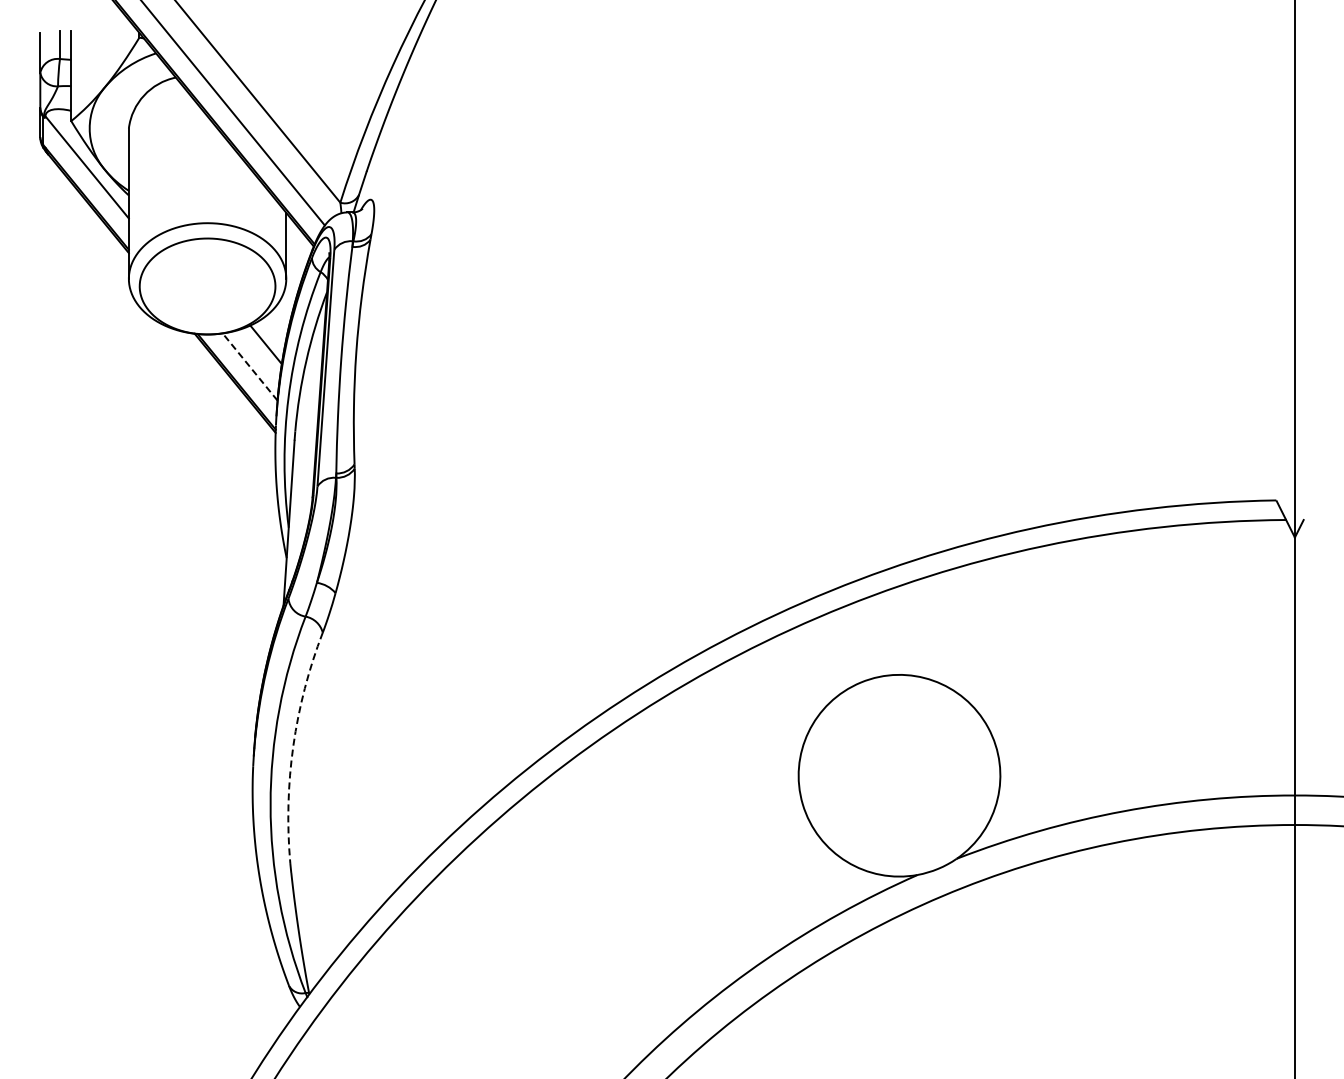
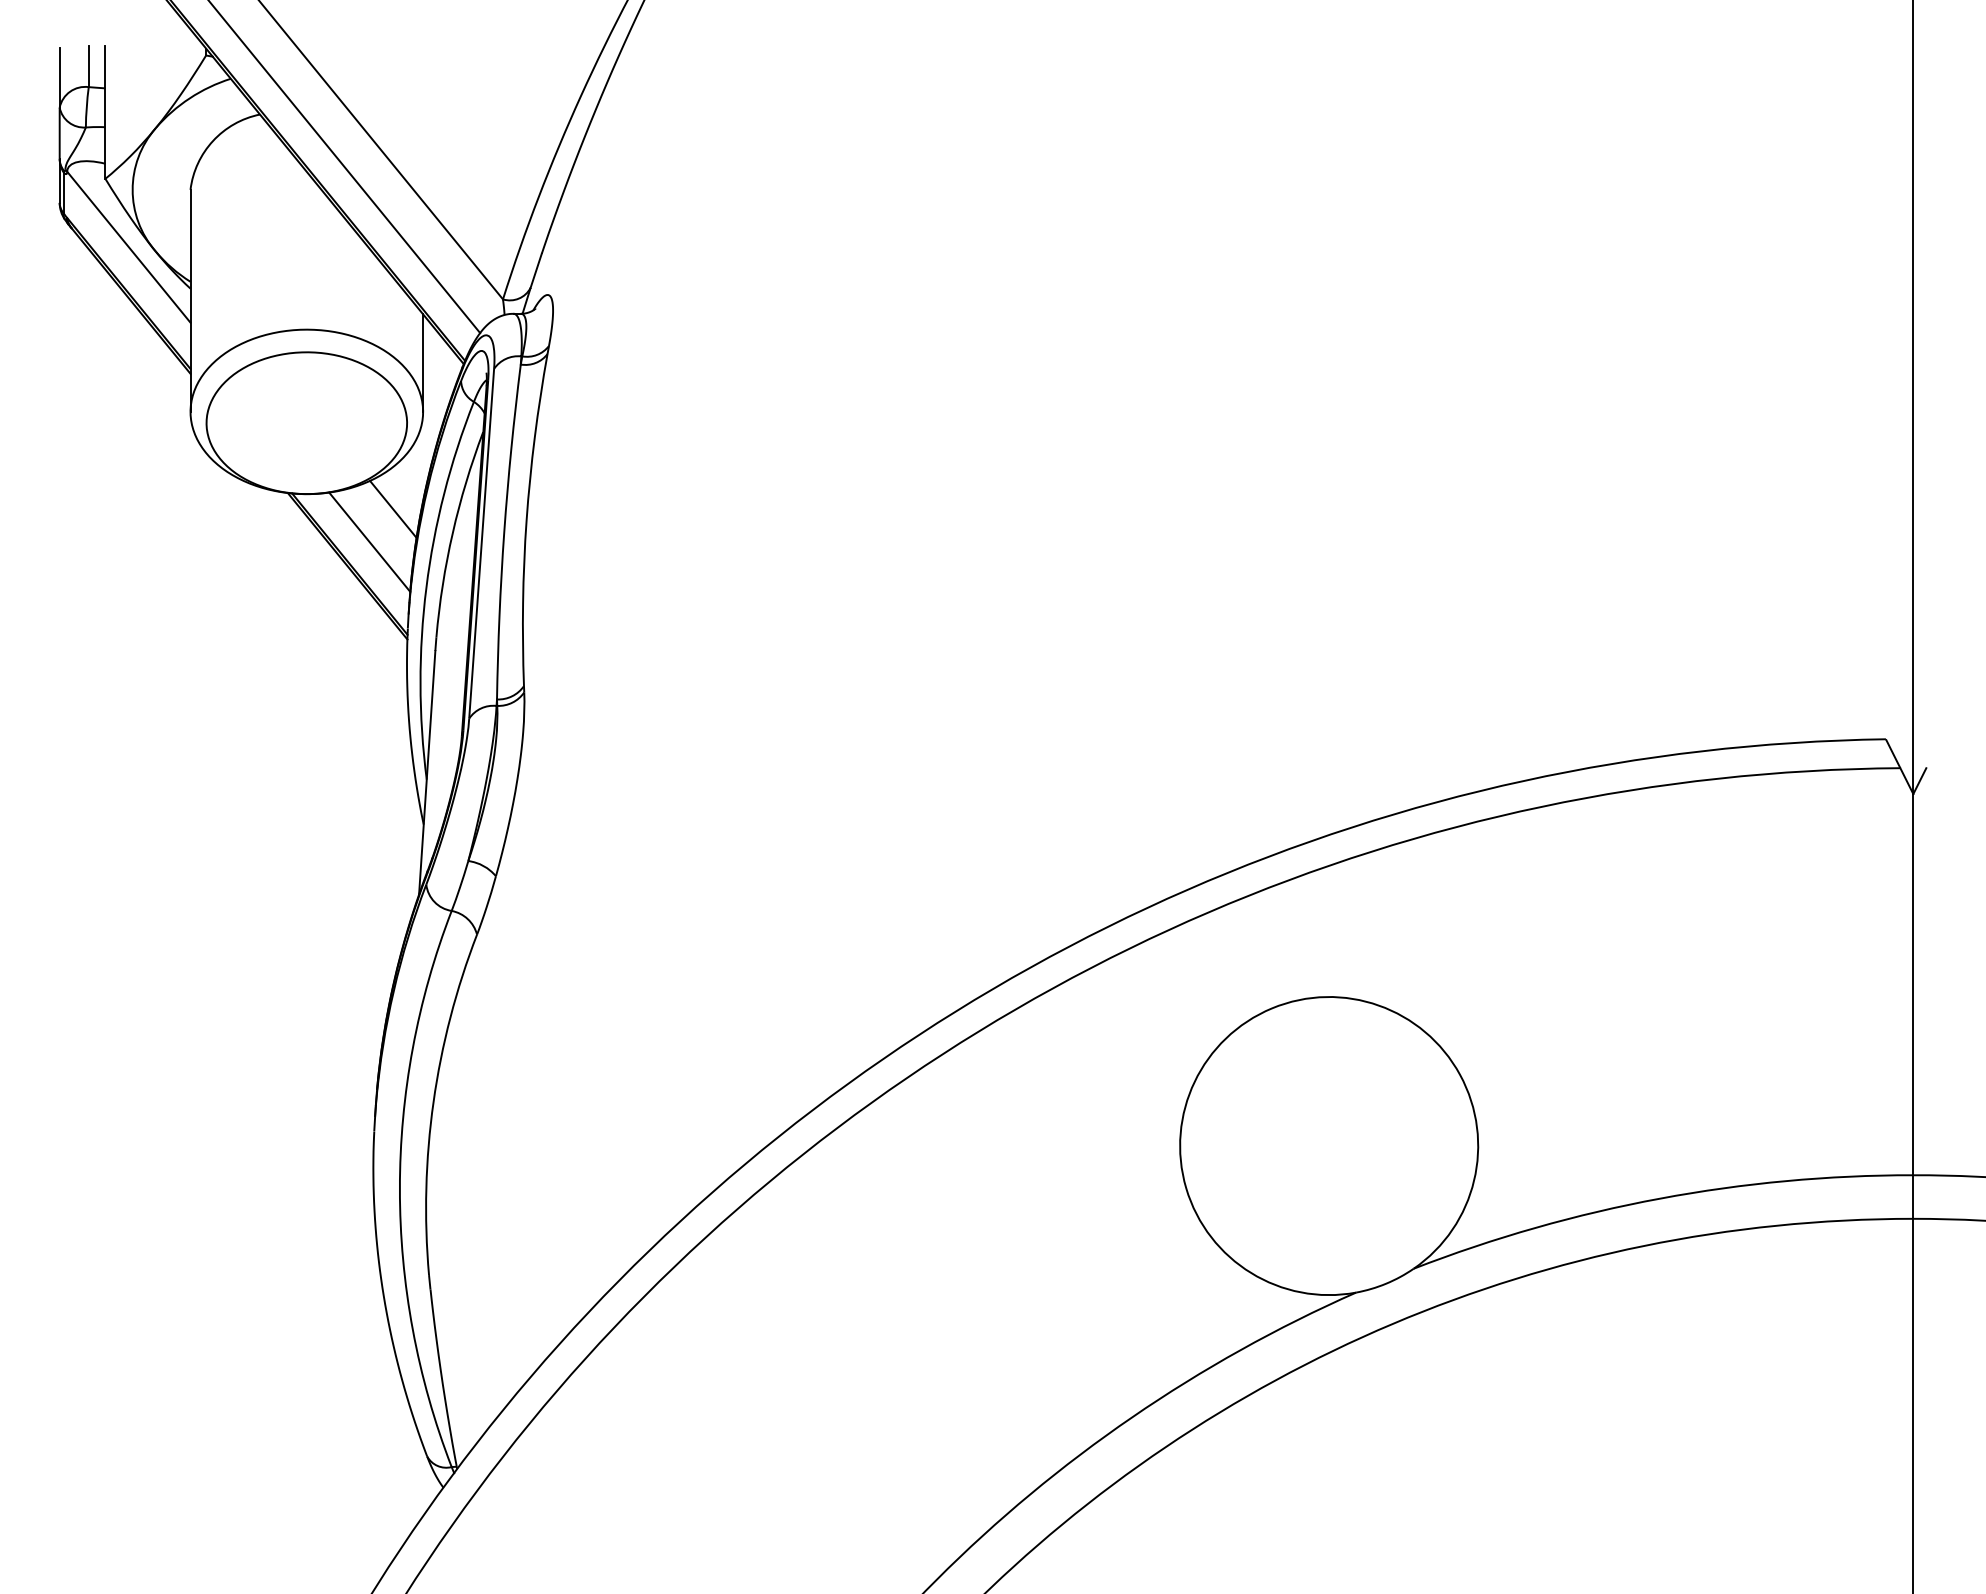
line: (249, 366) -> (368, 541), dashed -> solid
arc: (293, 745) -> (433, 1101), dashed -> solid

